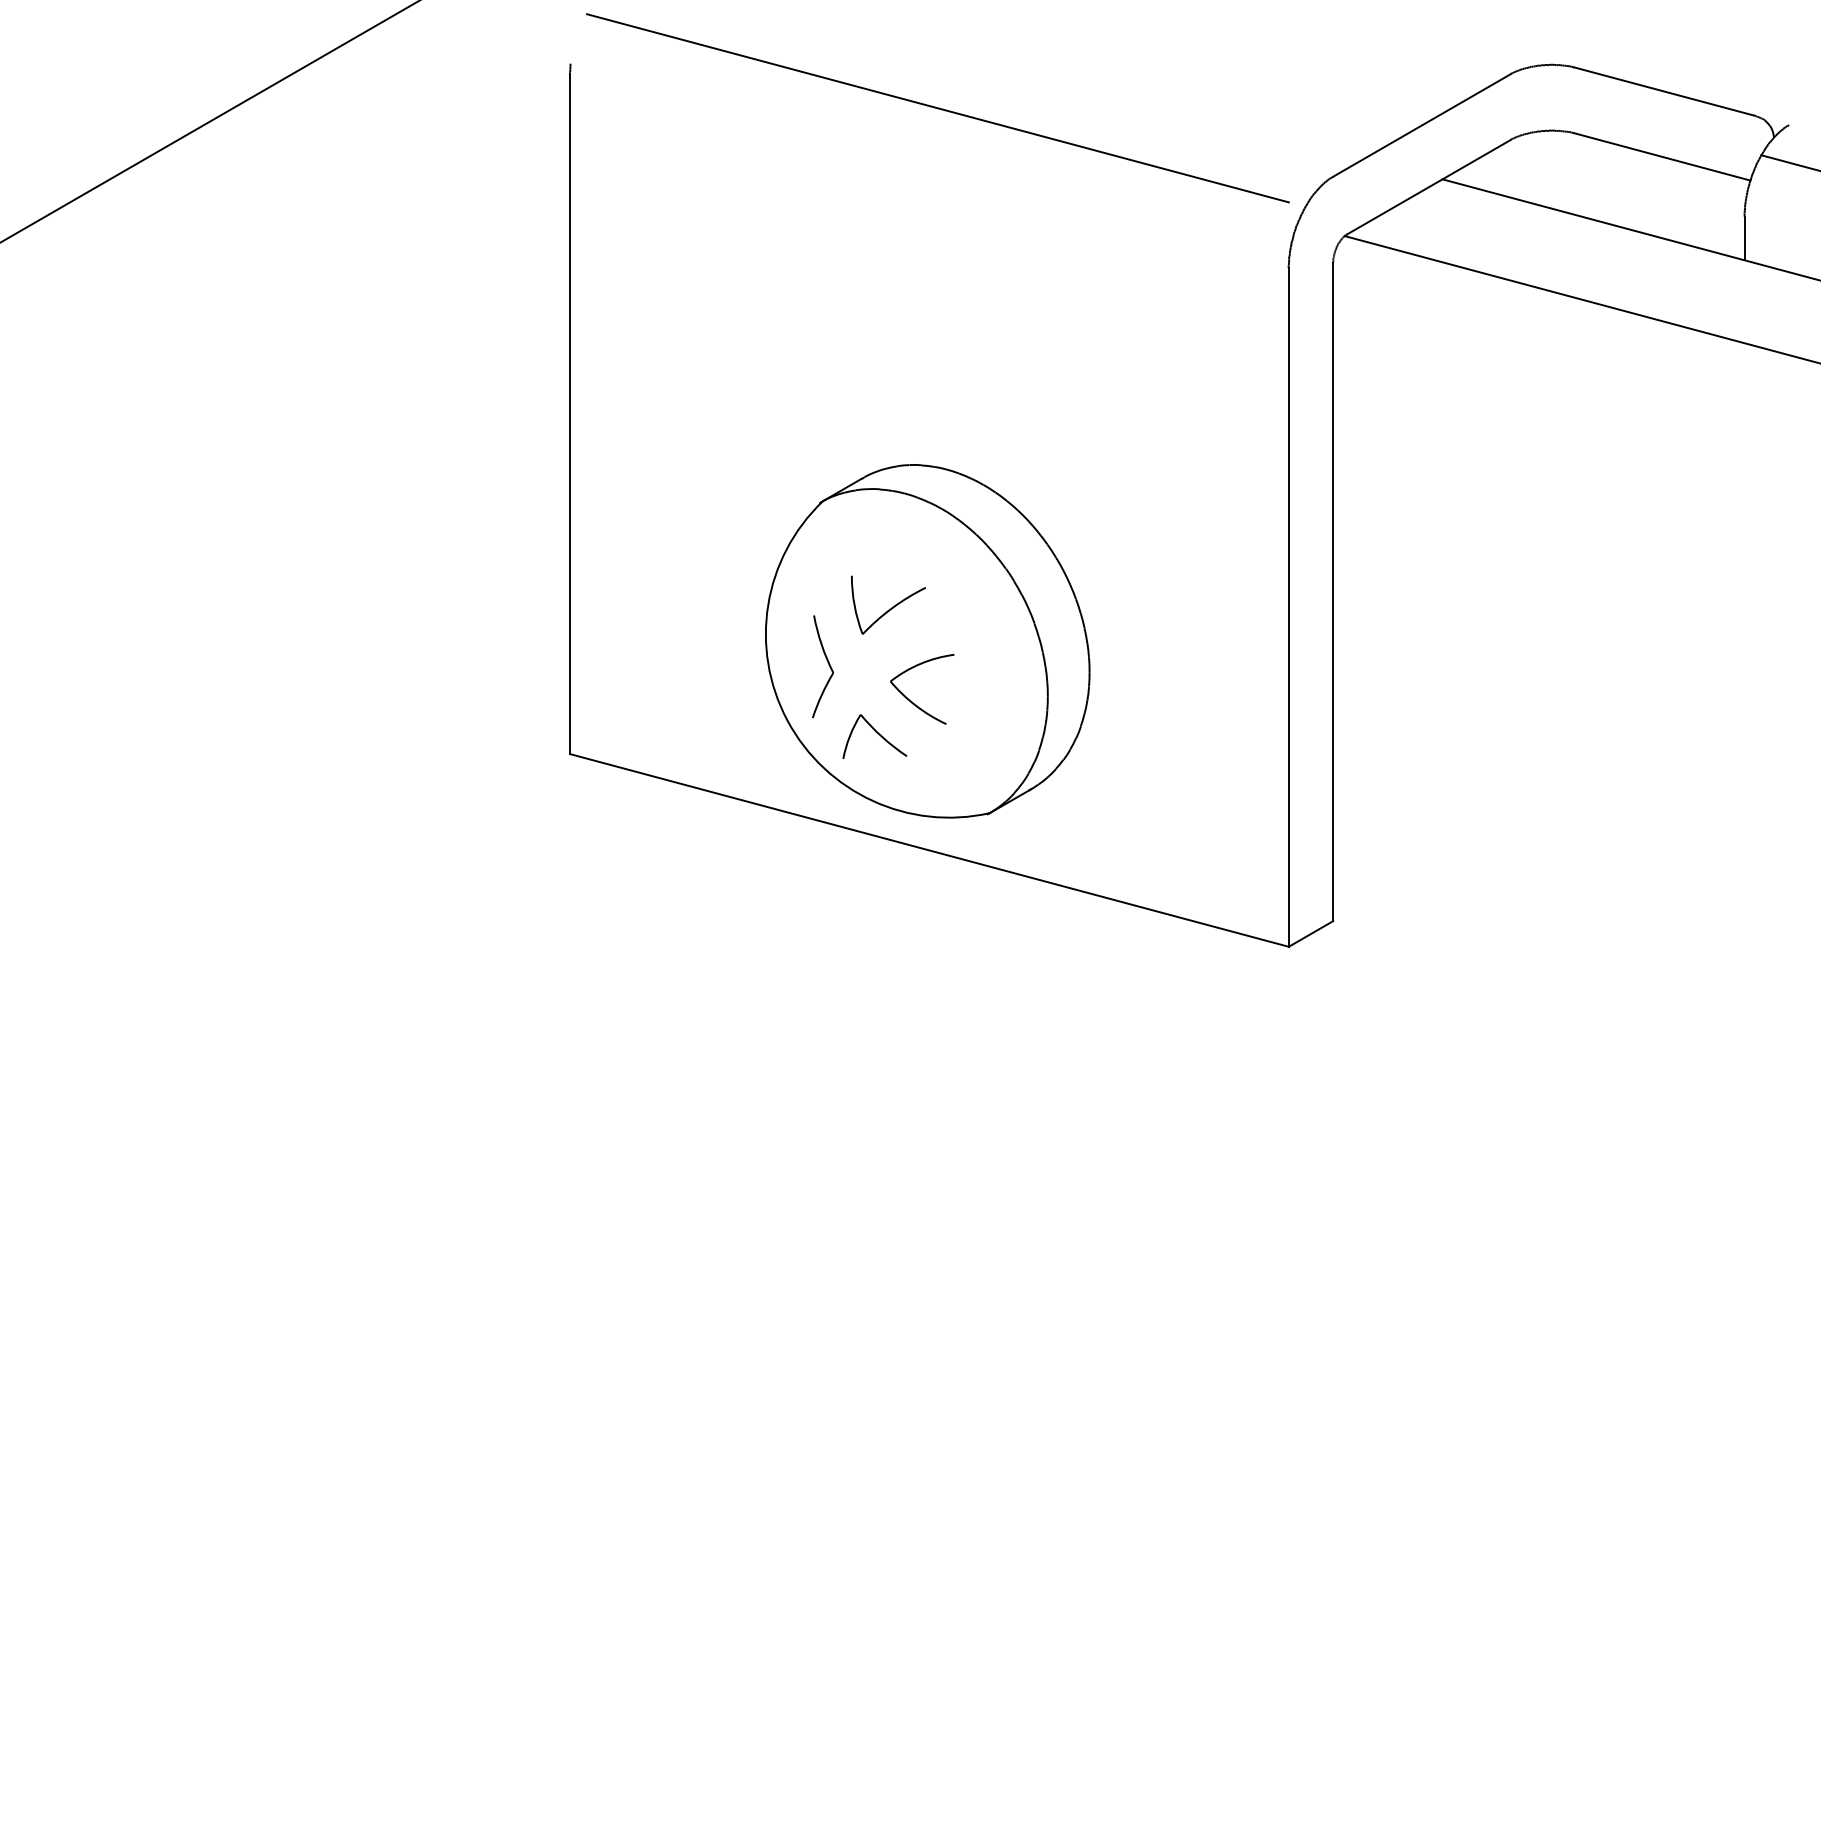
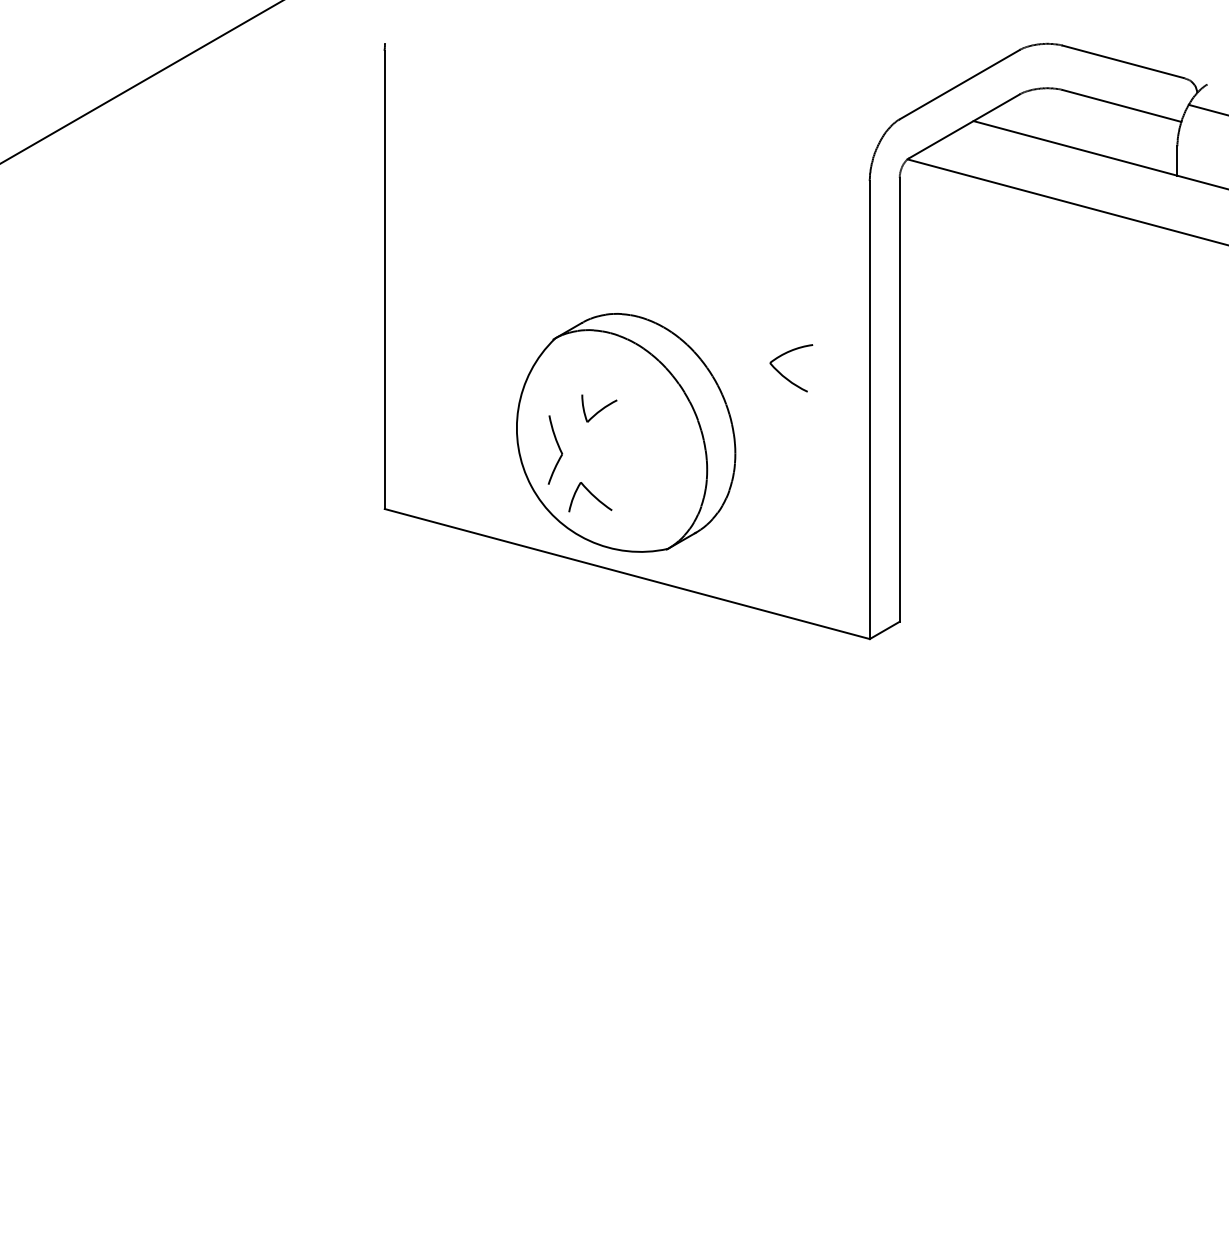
line: (937, 107) -> (632, 72), removed
part: (888, 605) -> (599, 408), size x0.7
part: (913, 701) -> (785, 376), moved

